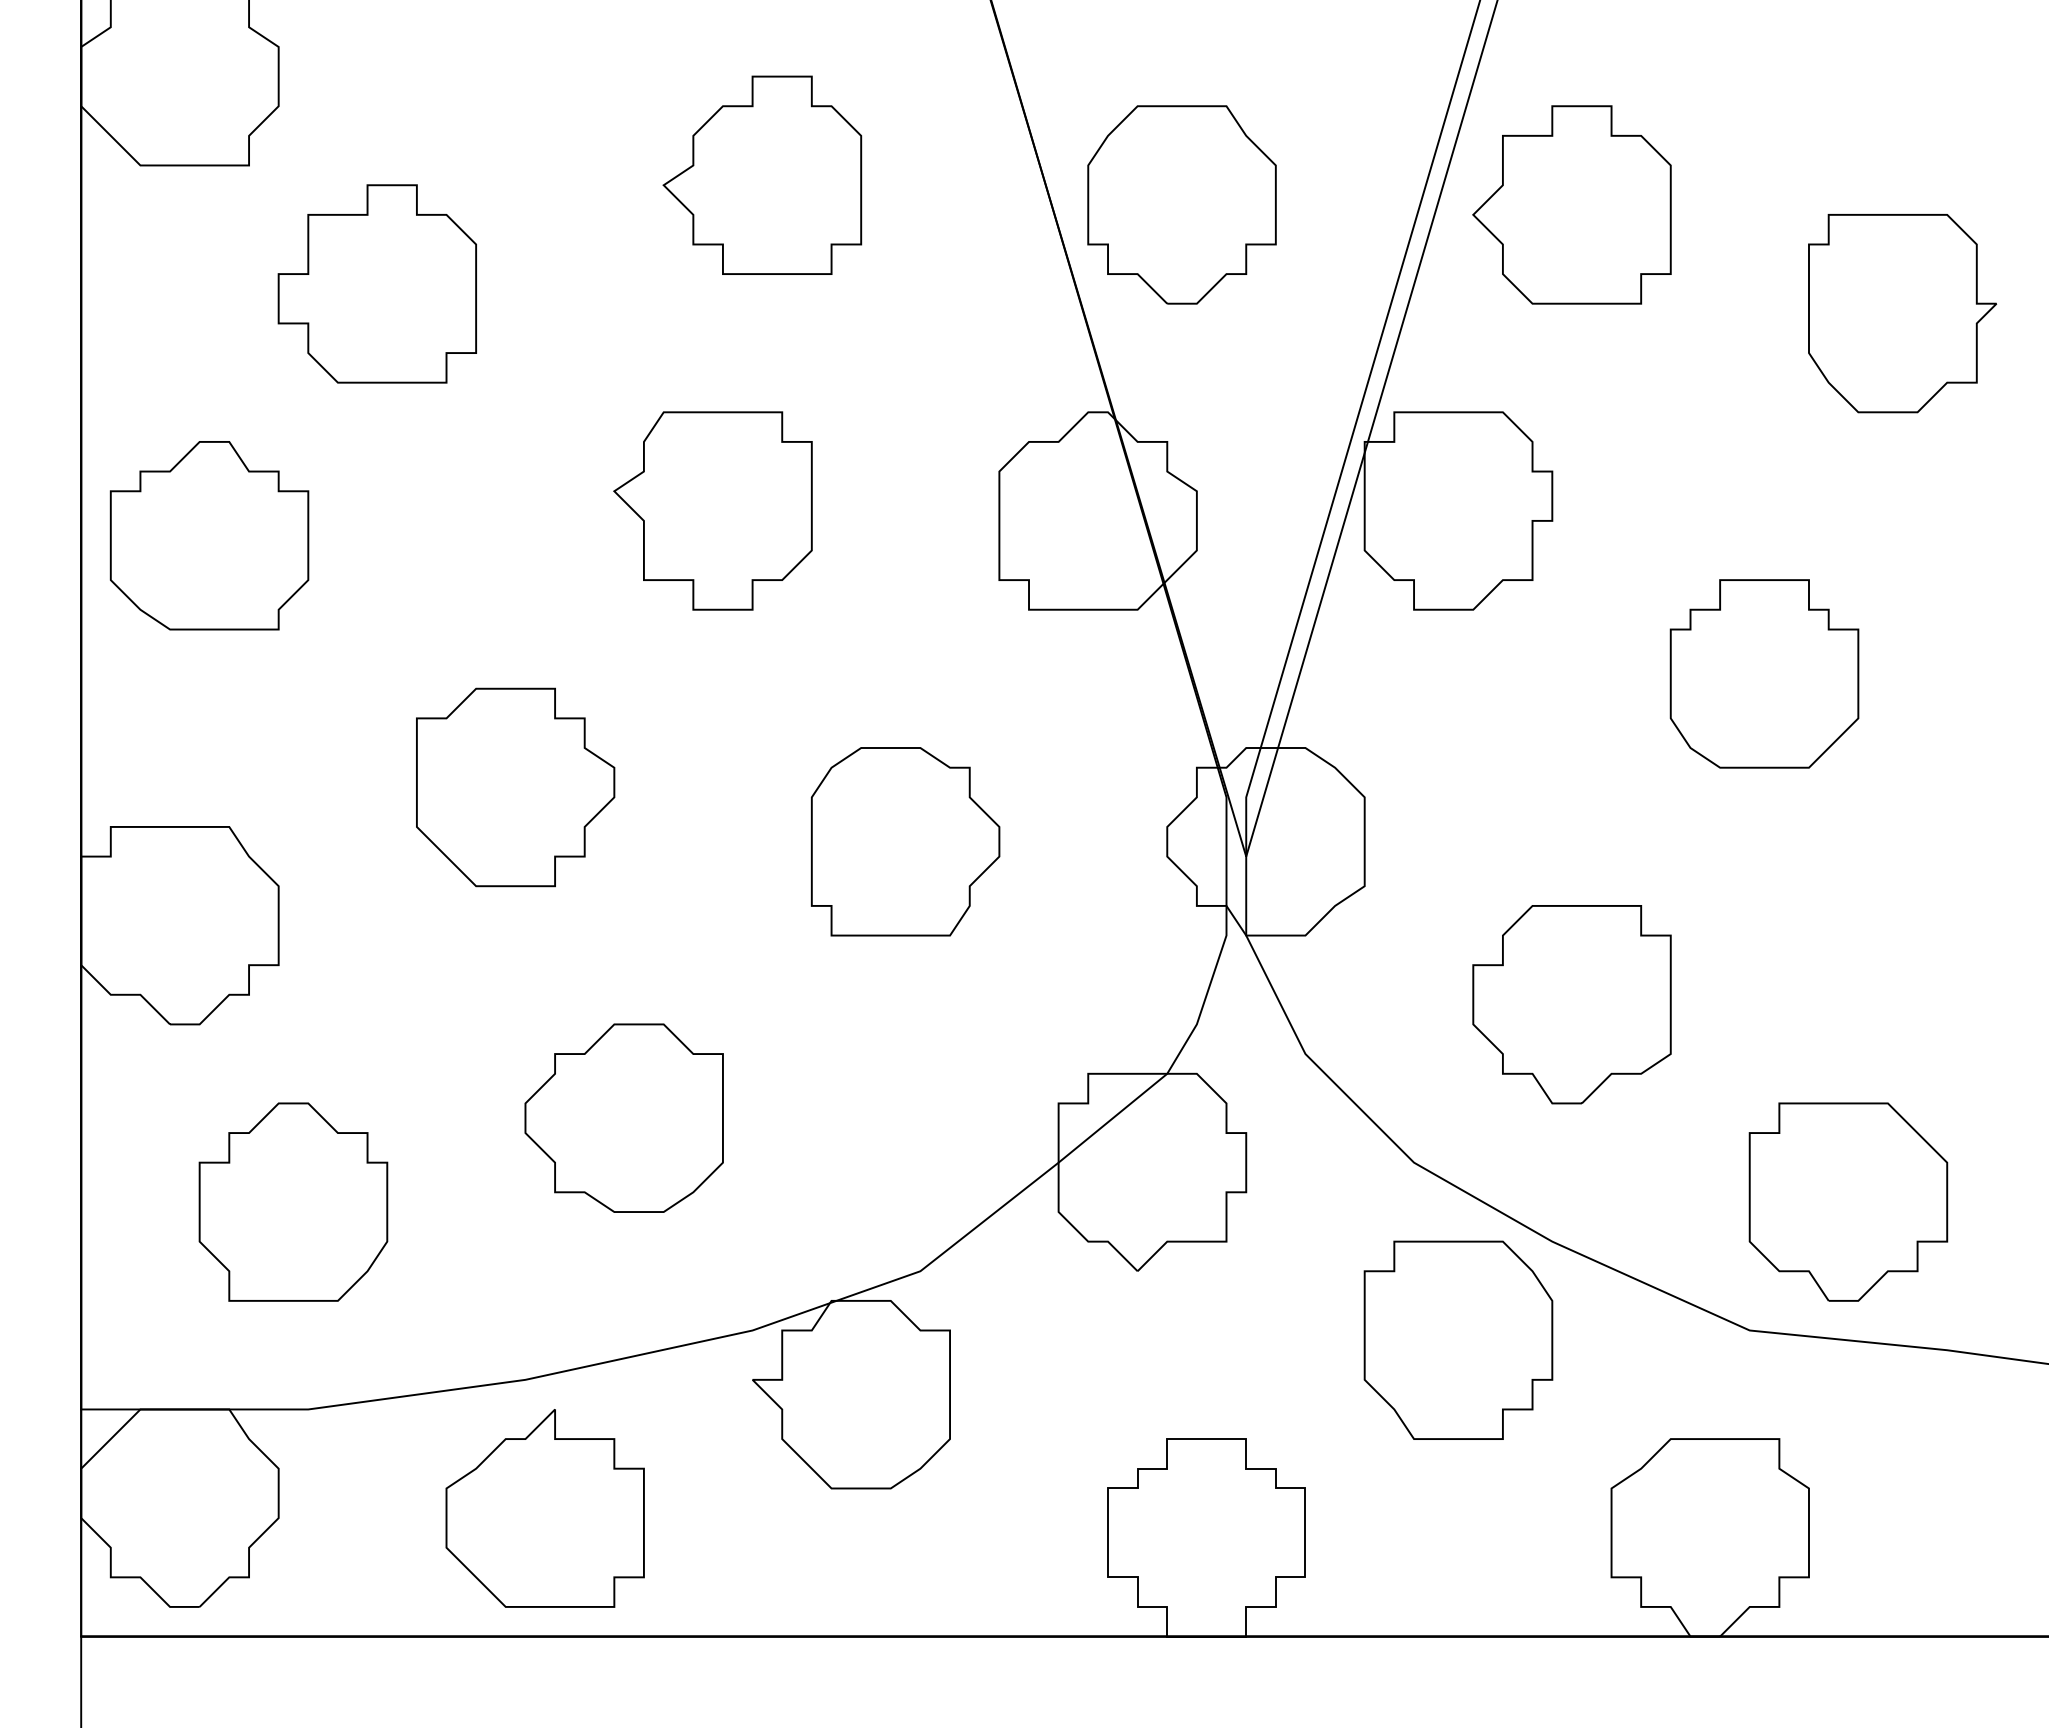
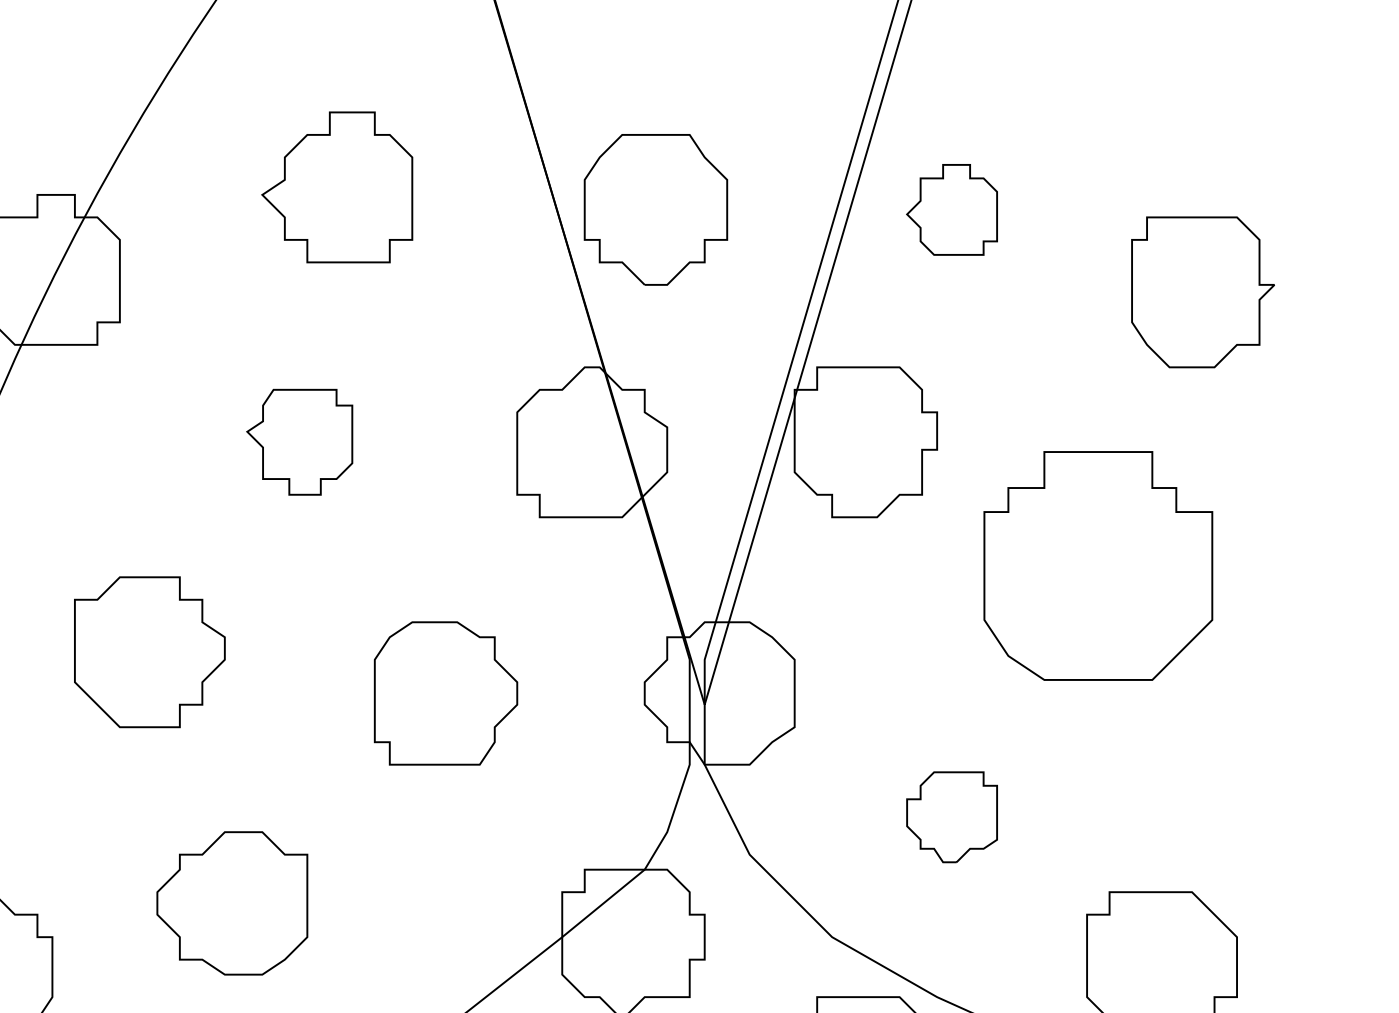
part: (1571, 204) -> (951, 209), size x0.6
part: (712, 510) -> (299, 441), size x0.7
part: (1764, 673) -> (1098, 565), size x1.6
part: (1571, 1004) -> (951, 817), size x0.6

